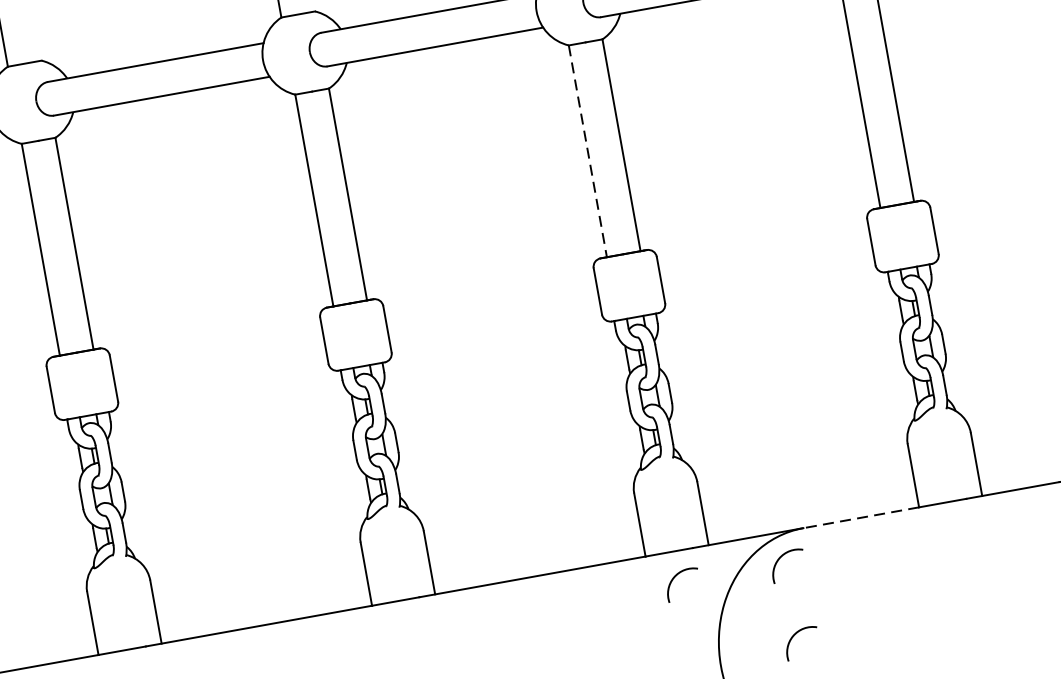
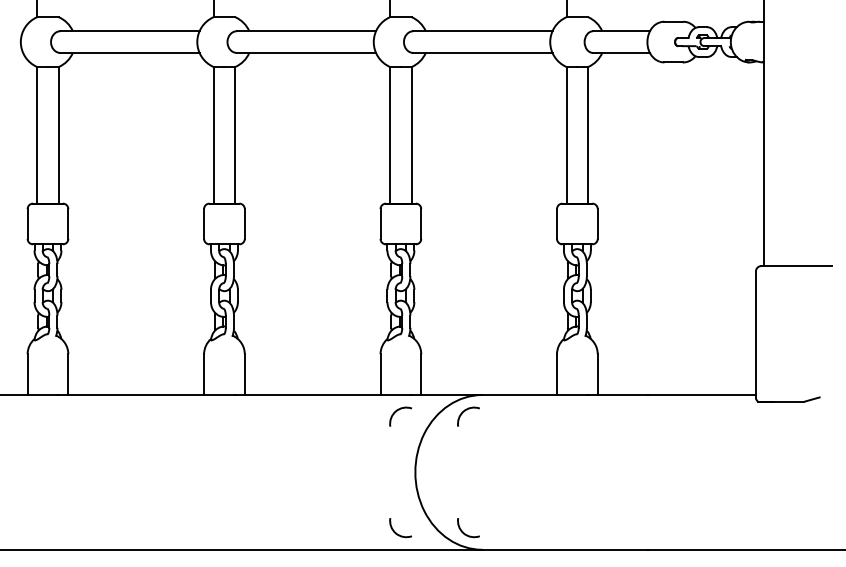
line: (588, 151) -> (390, 135), dashed -> solid
line: (861, 518) -> (519, 395), dashed -> solid
arc: (794, 637) -> (464, 462), removed

